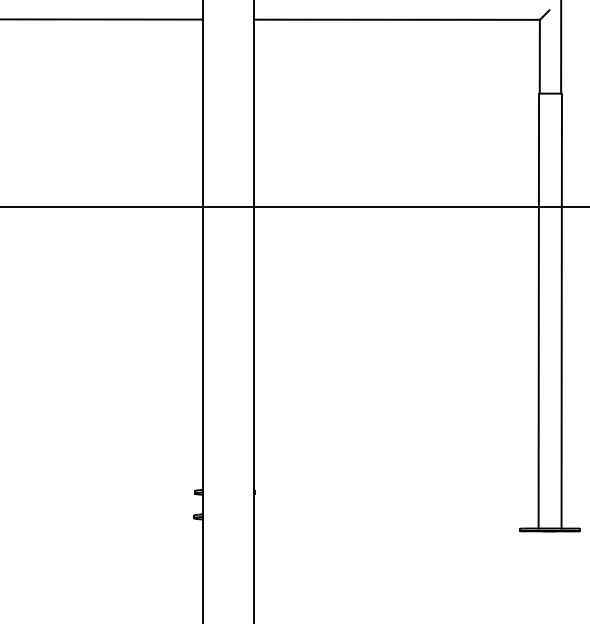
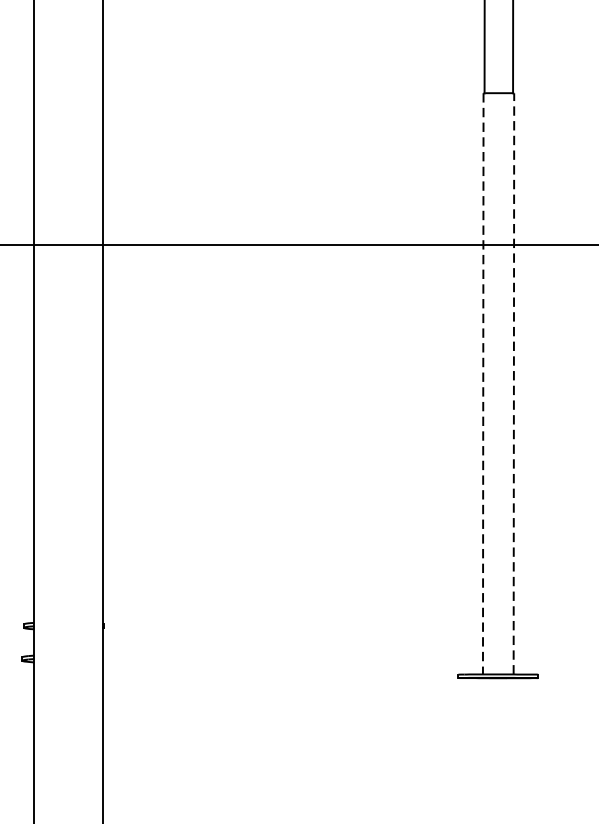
line: (561, 310) -> (513, 383), solid -> dashed
line: (538, 311) -> (482, 384), solid -> dashed

